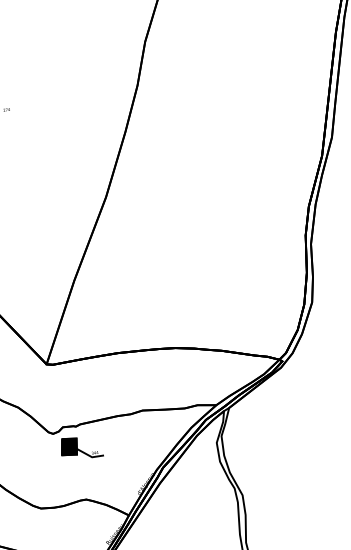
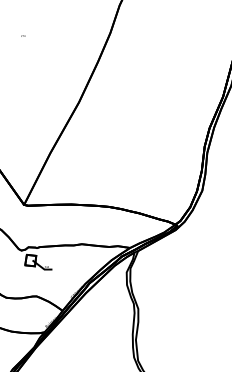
fill: (68, 446) -> (30, 260), removed

